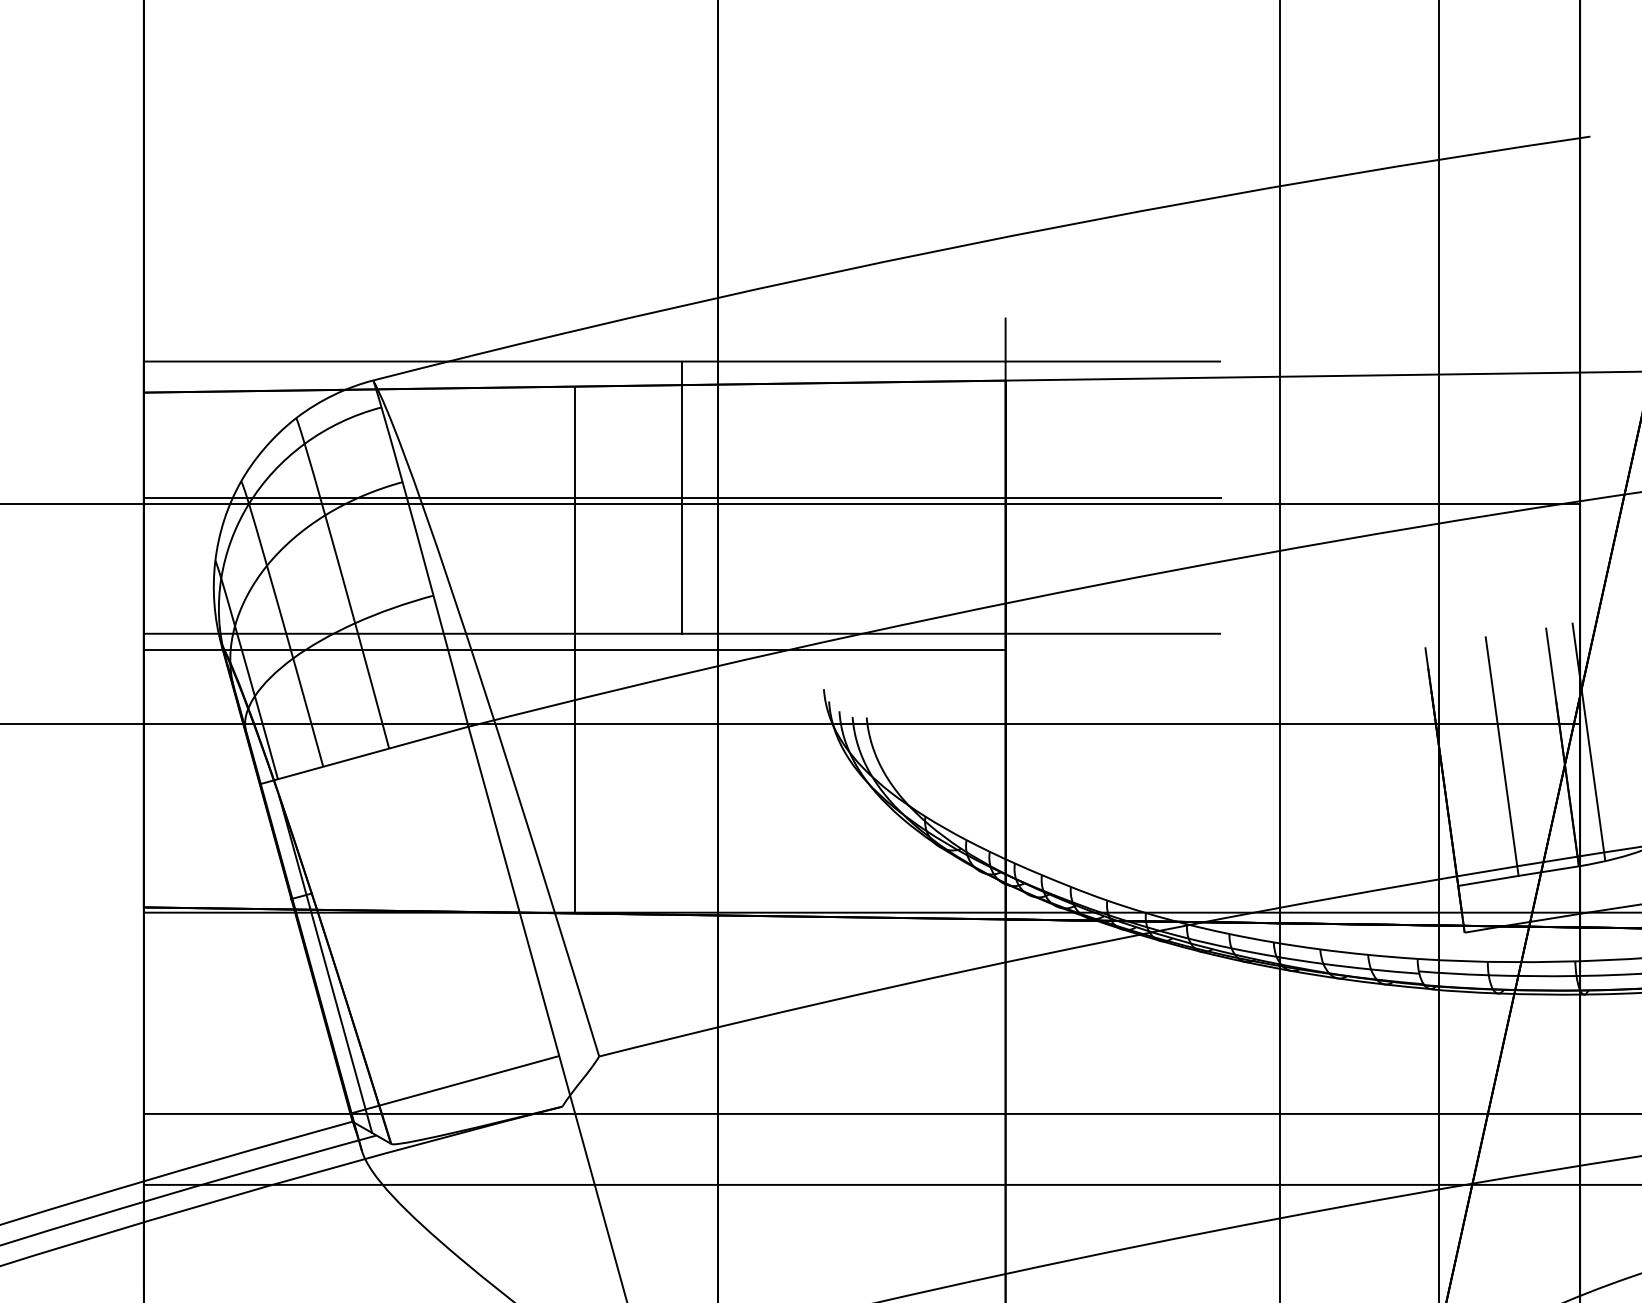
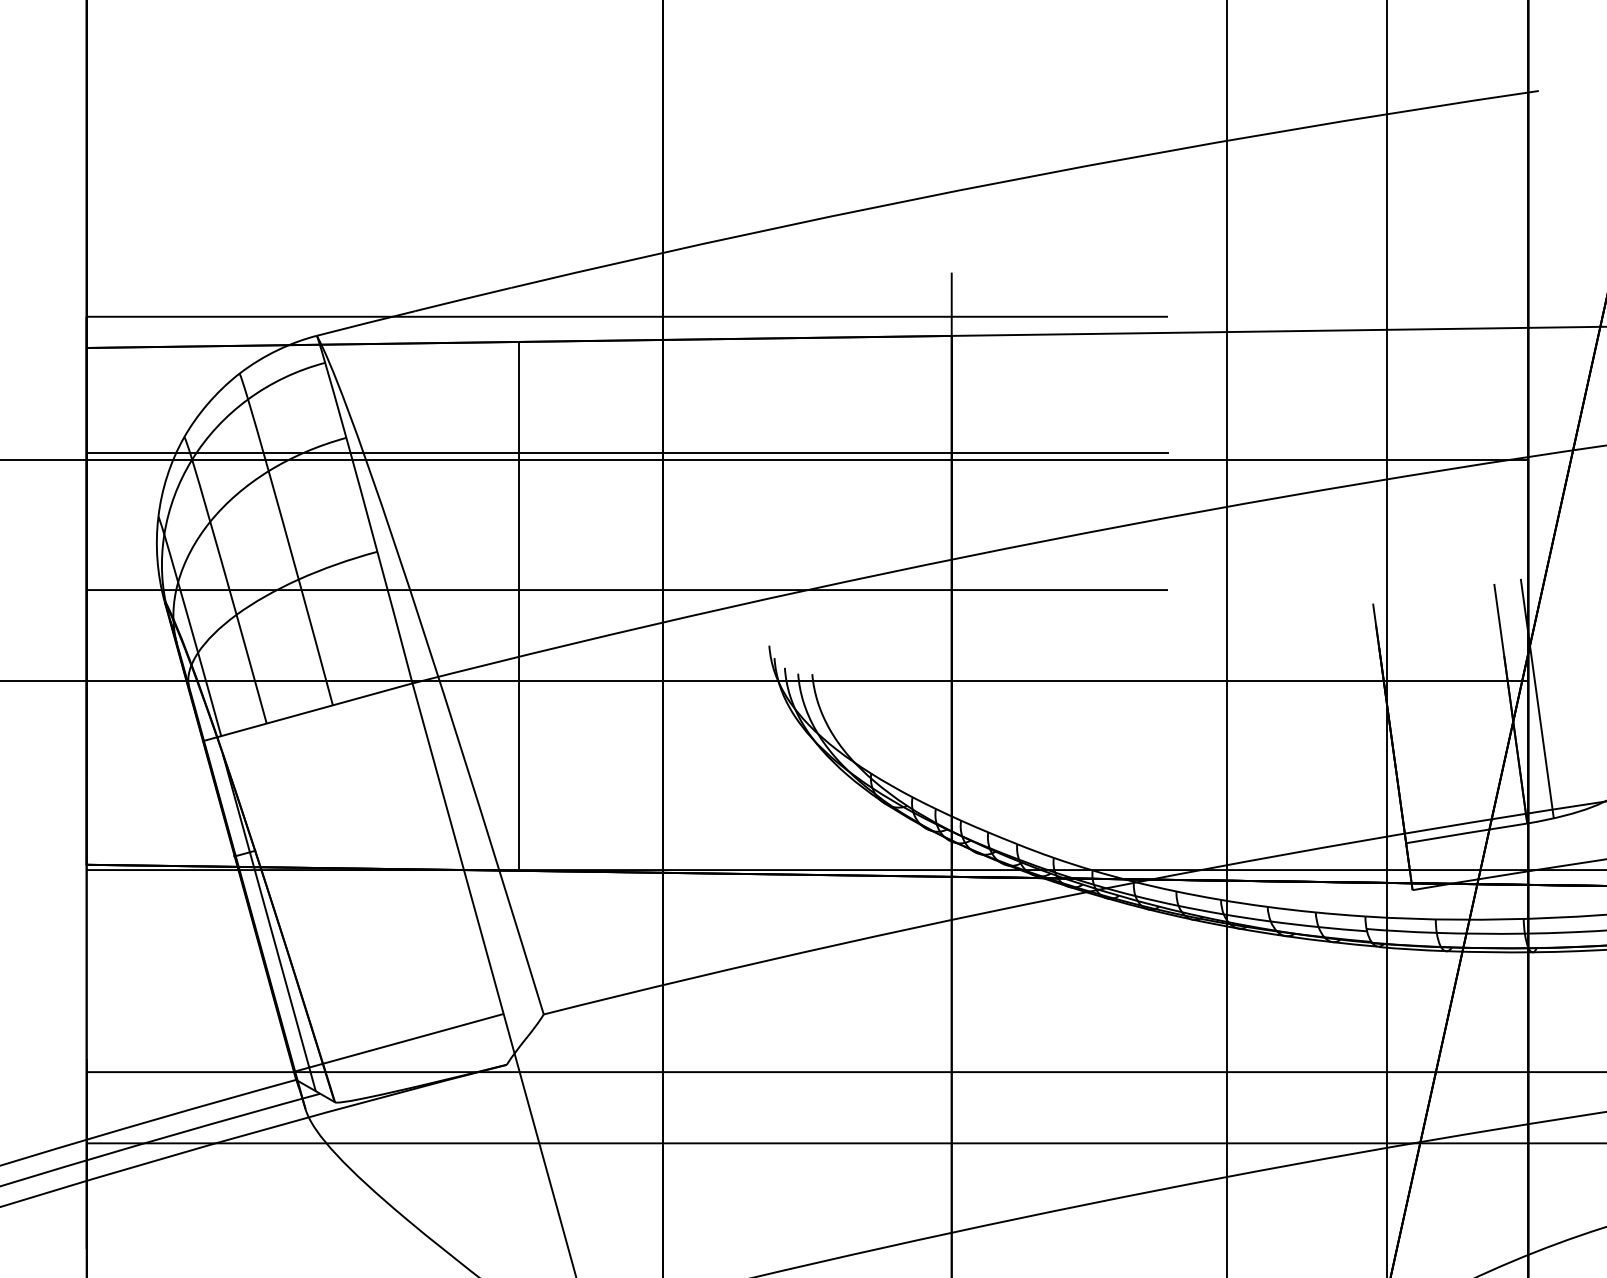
line: (682, 497) -> (627, 453), removed
line: (574, 649) -> (518, 605), removed
line: (1501, 756) -> (1449, 713), removed

